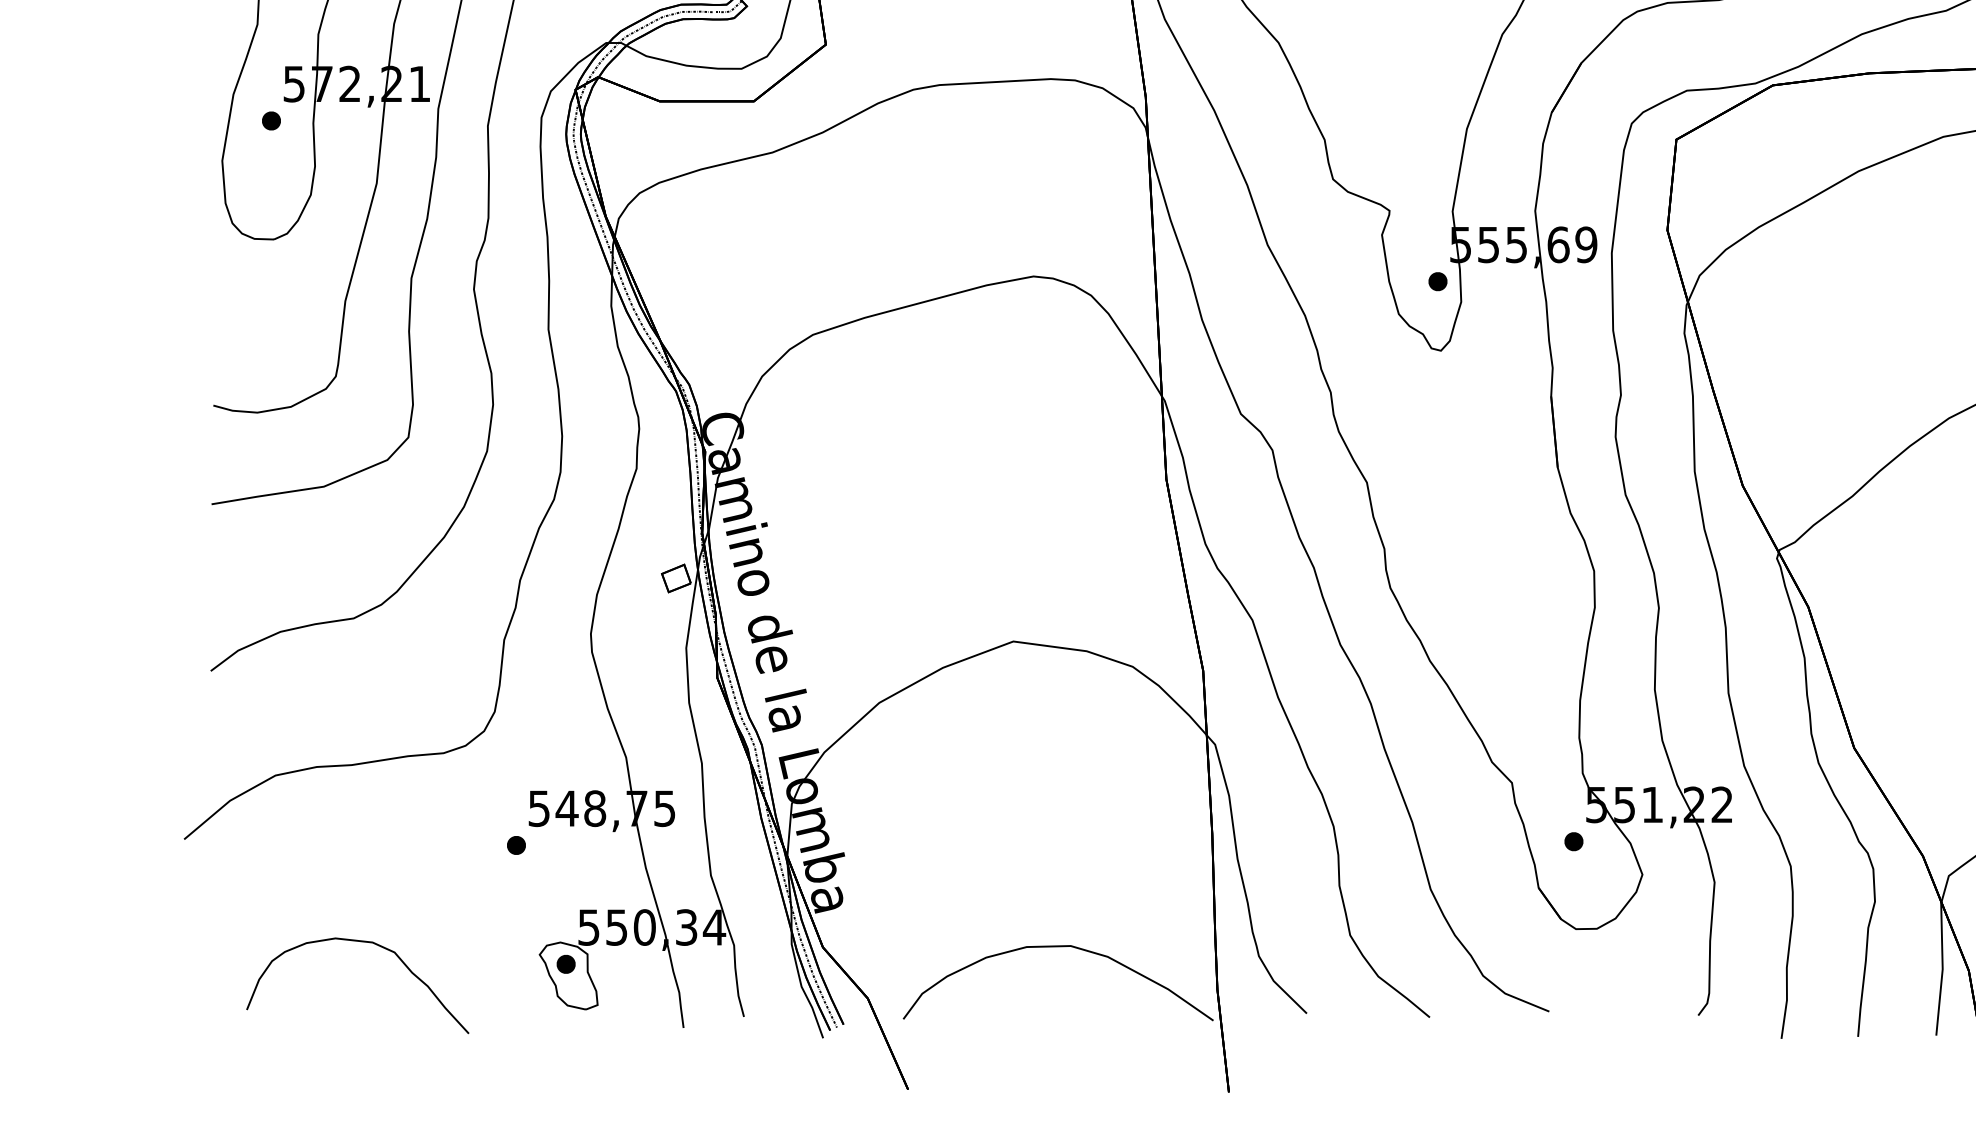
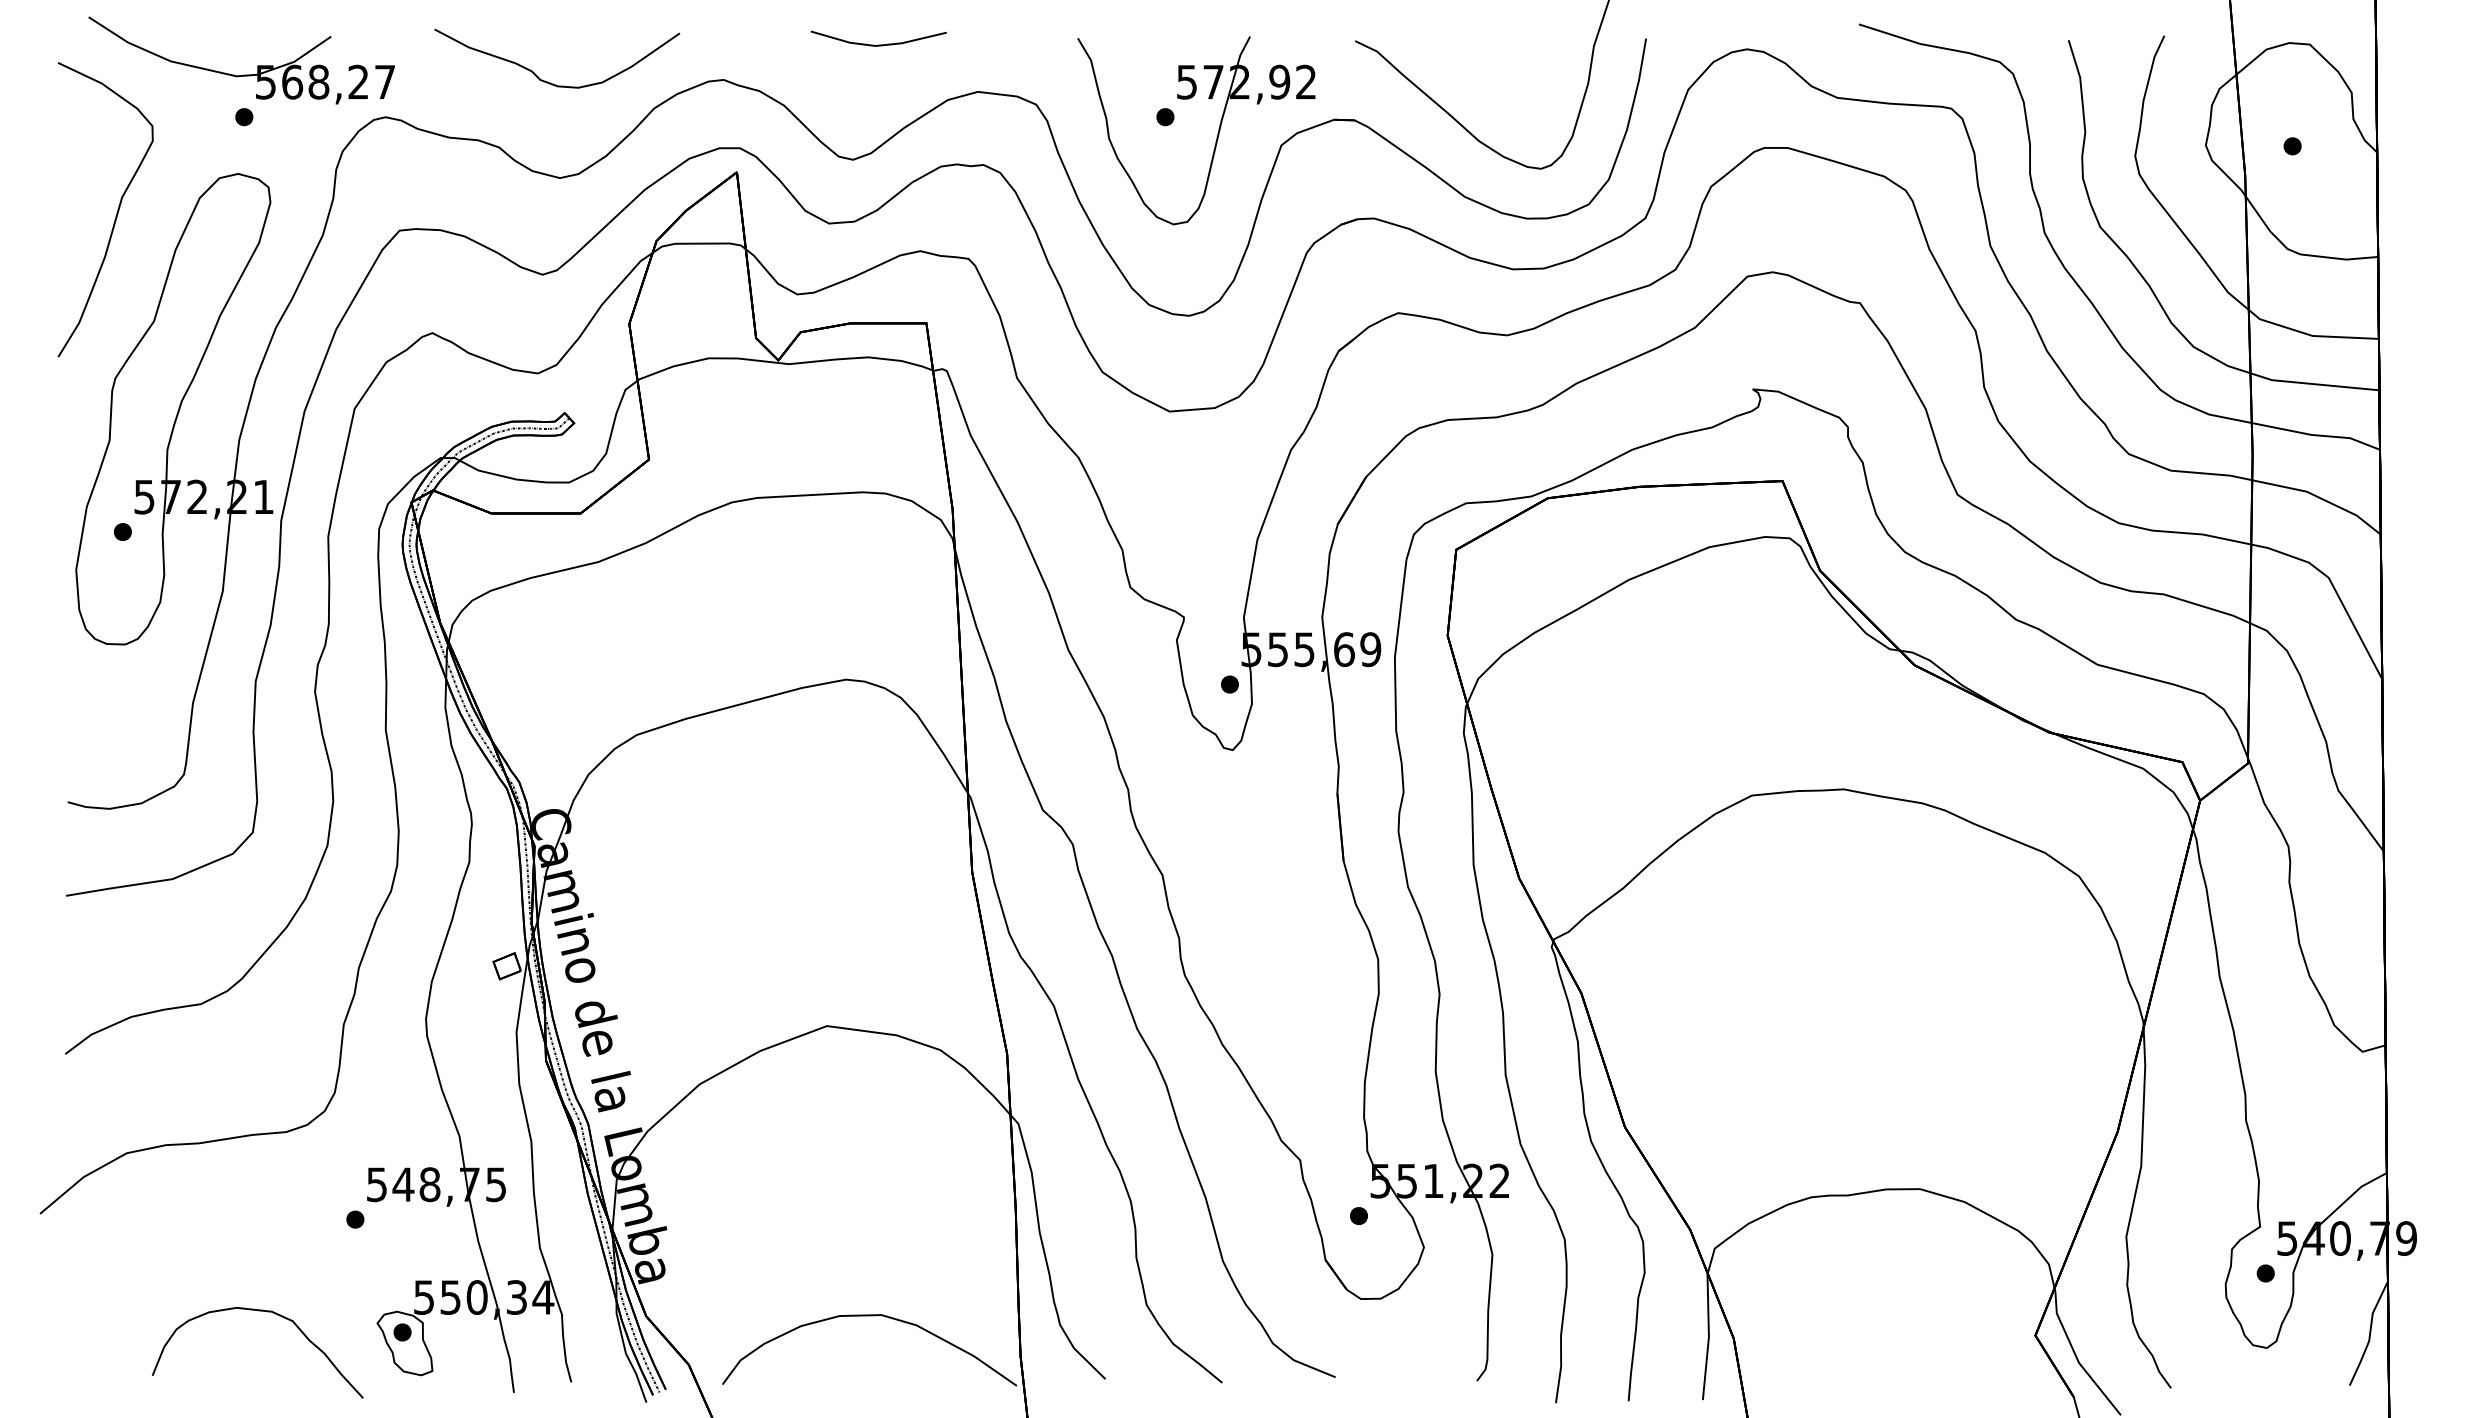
curve: (358, 942) -> (258, 1311), moved

